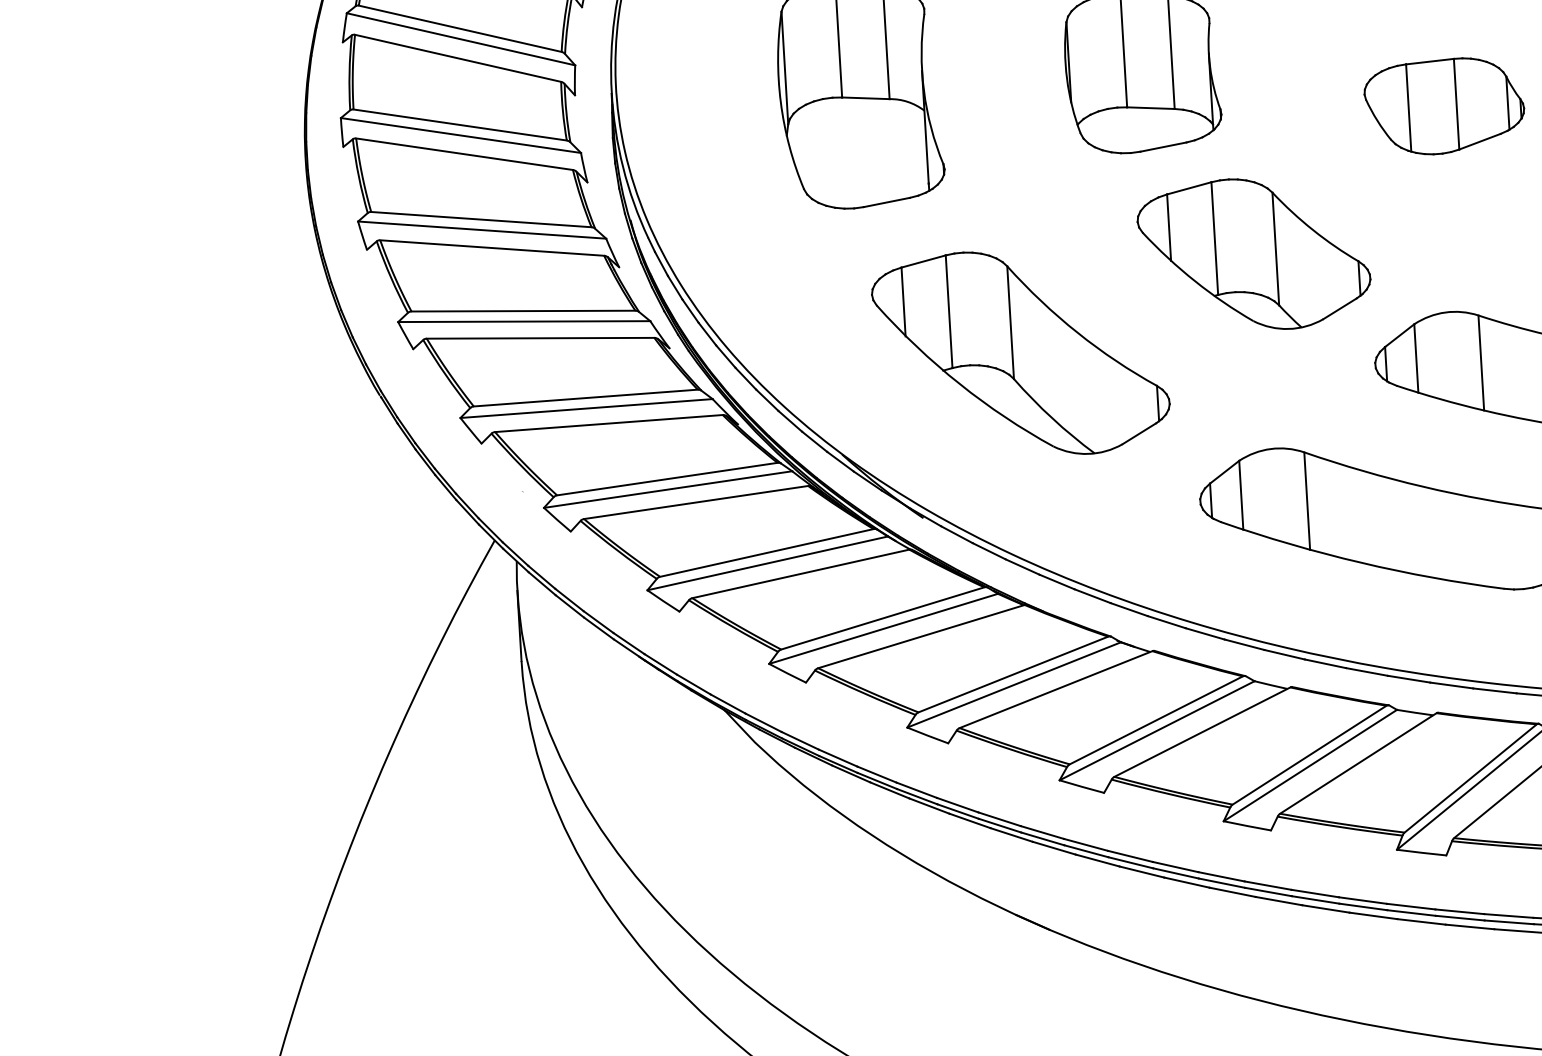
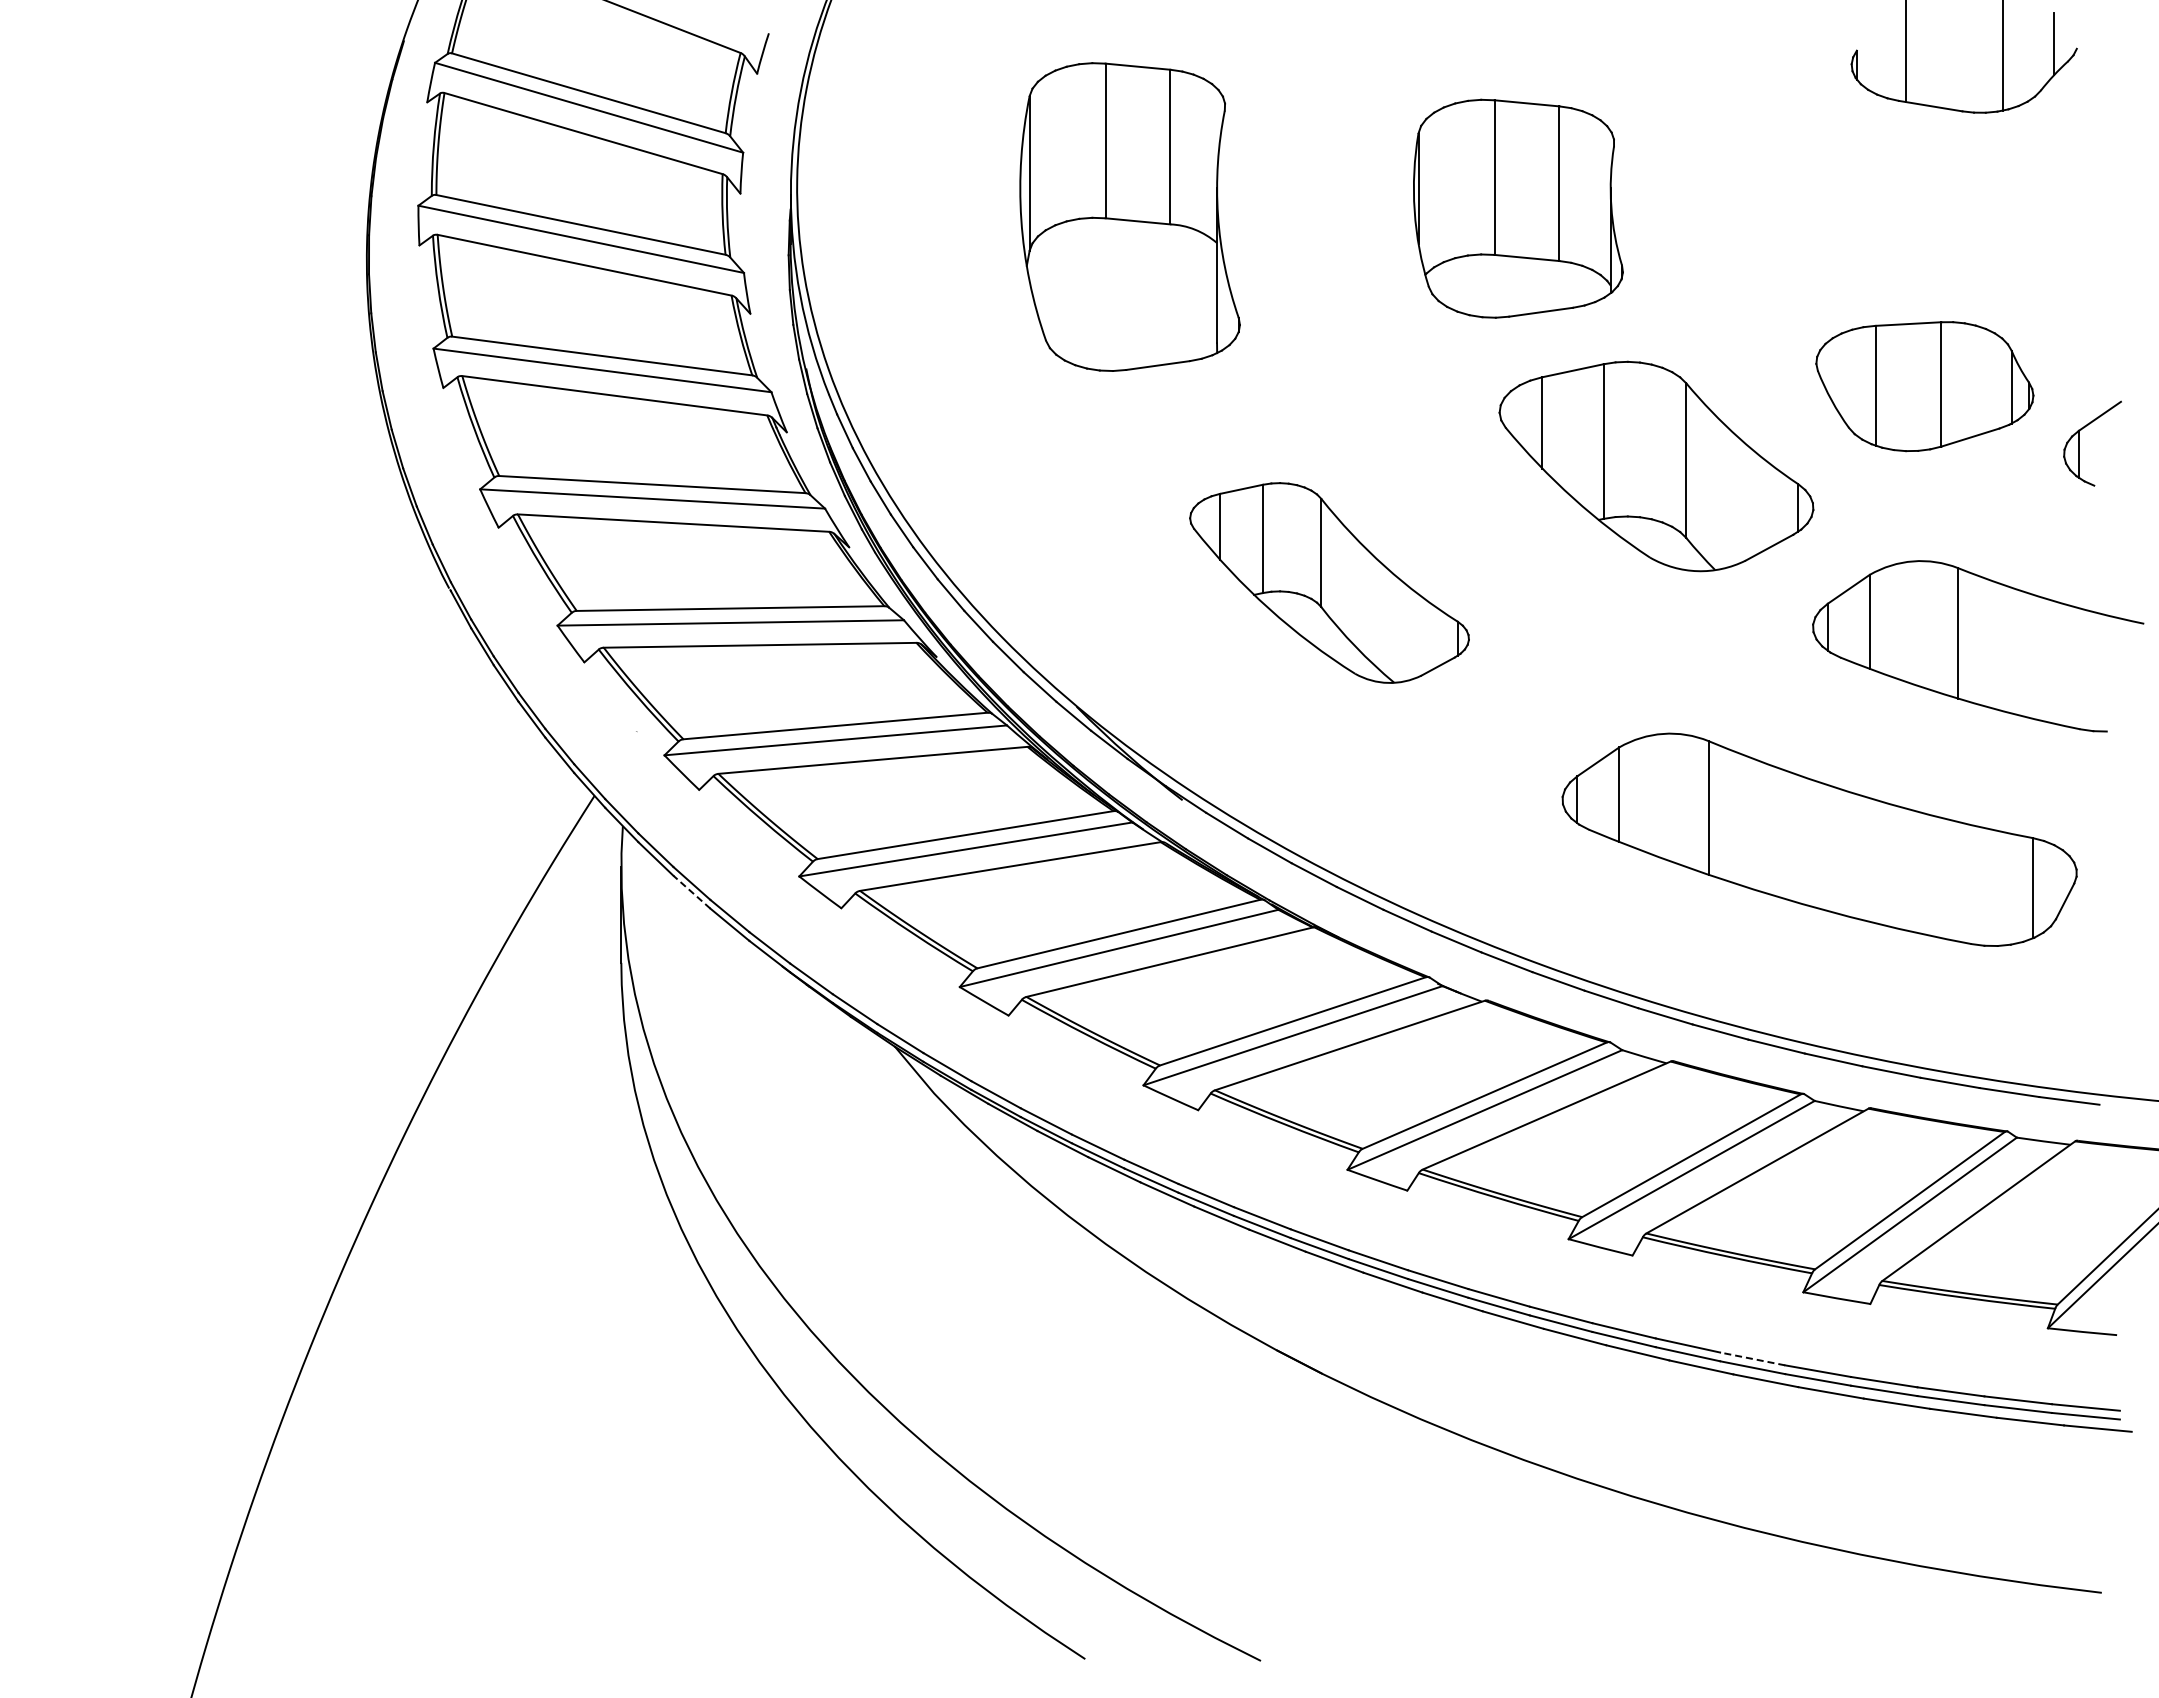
part: (1444, 106) -> (1924, 386), moved
part: (1021, 353) -> (1329, 582), size x0.7
line: (569, 606) -> (691, 892), solid -> dashed
line: (1362, 900) -> (1752, 1358), solid -> dashed

